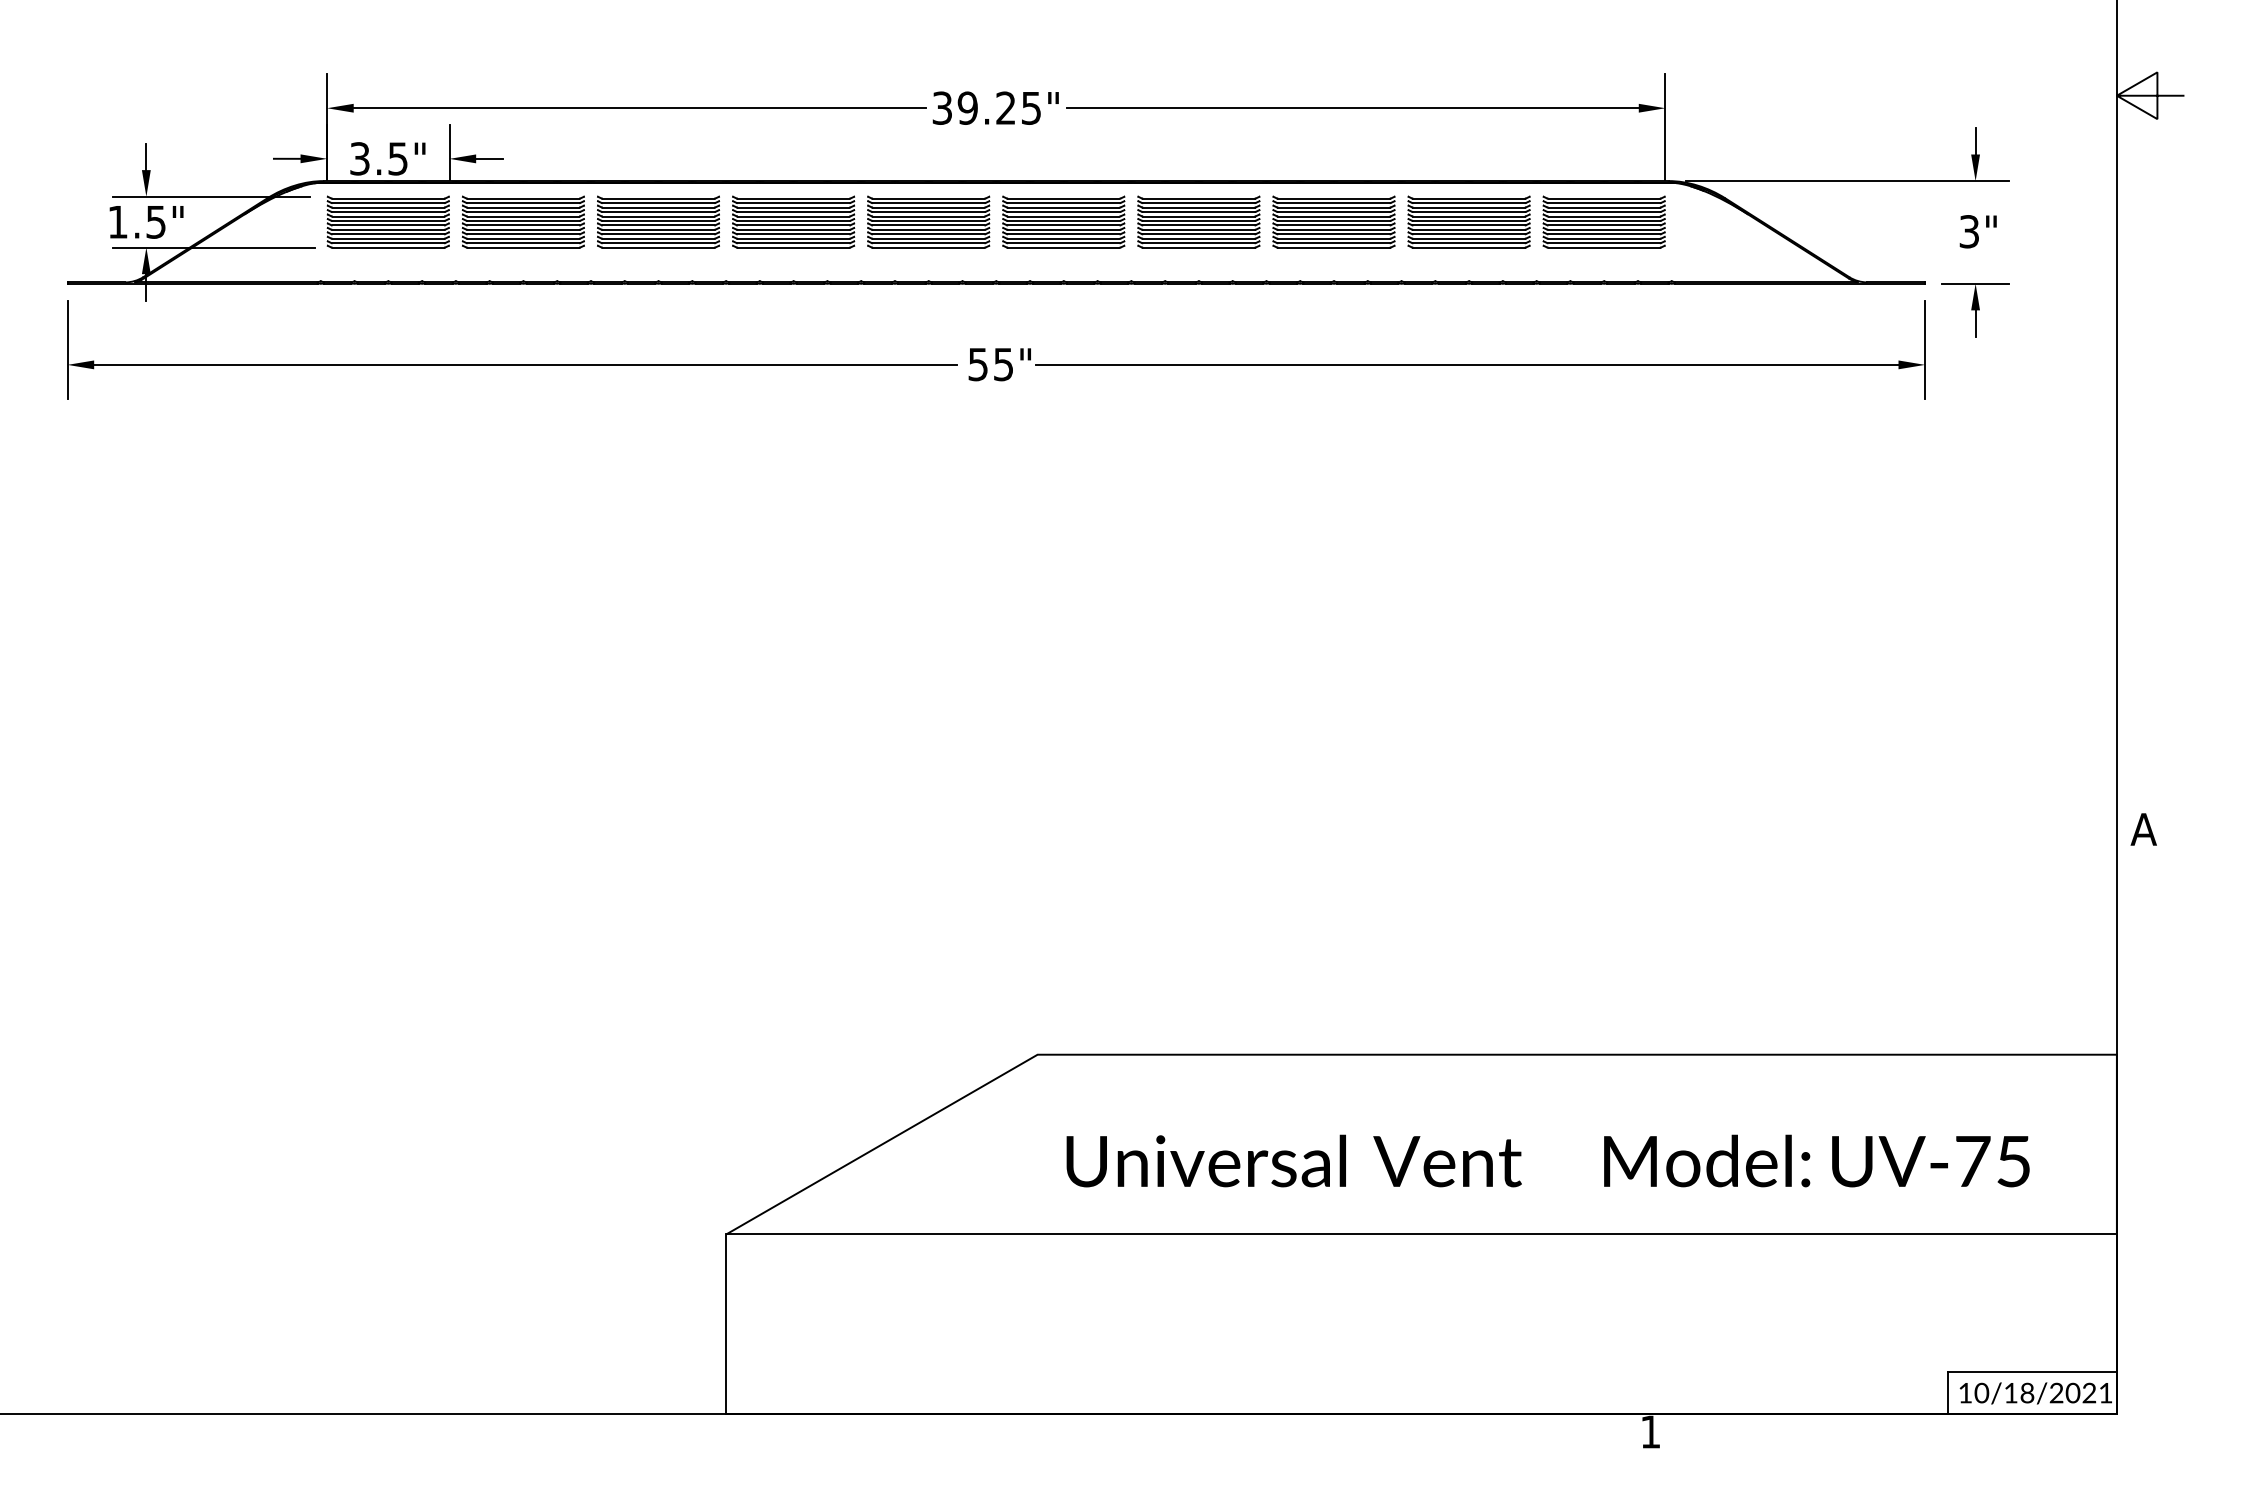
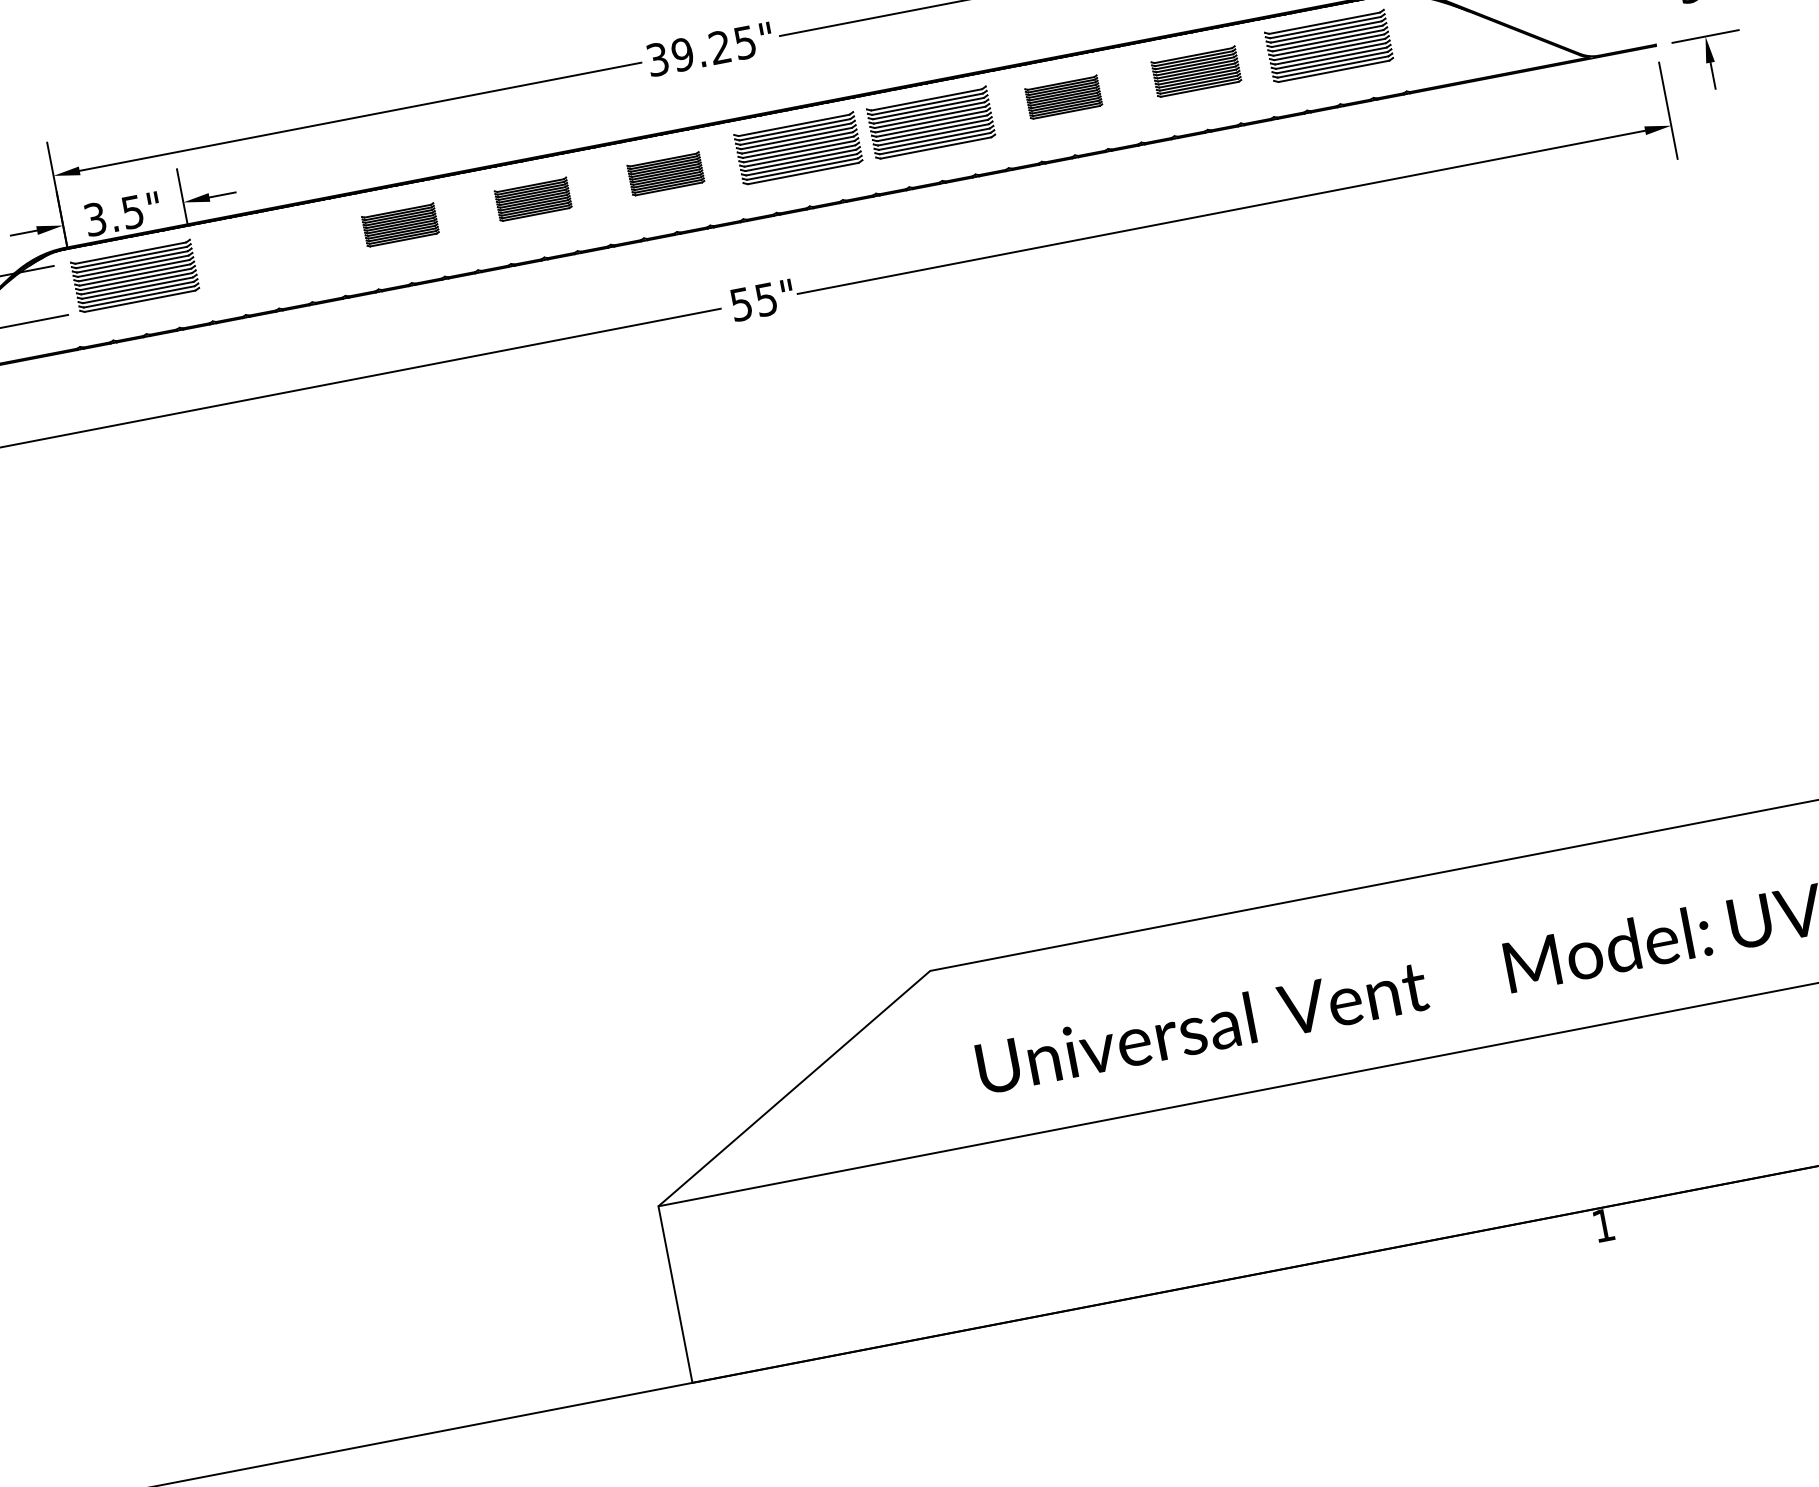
part: (522, 221) -> (266, 250), removed
part: (658, 221) -> (400, 224), size x0.6
part: (793, 221) -> (532, 198), size x0.6
part: (928, 221) -> (665, 173), size x0.6
part: (1333, 221) -> (1063, 96), size x0.6
part: (1468, 221) -> (1195, 71), size x0.7

